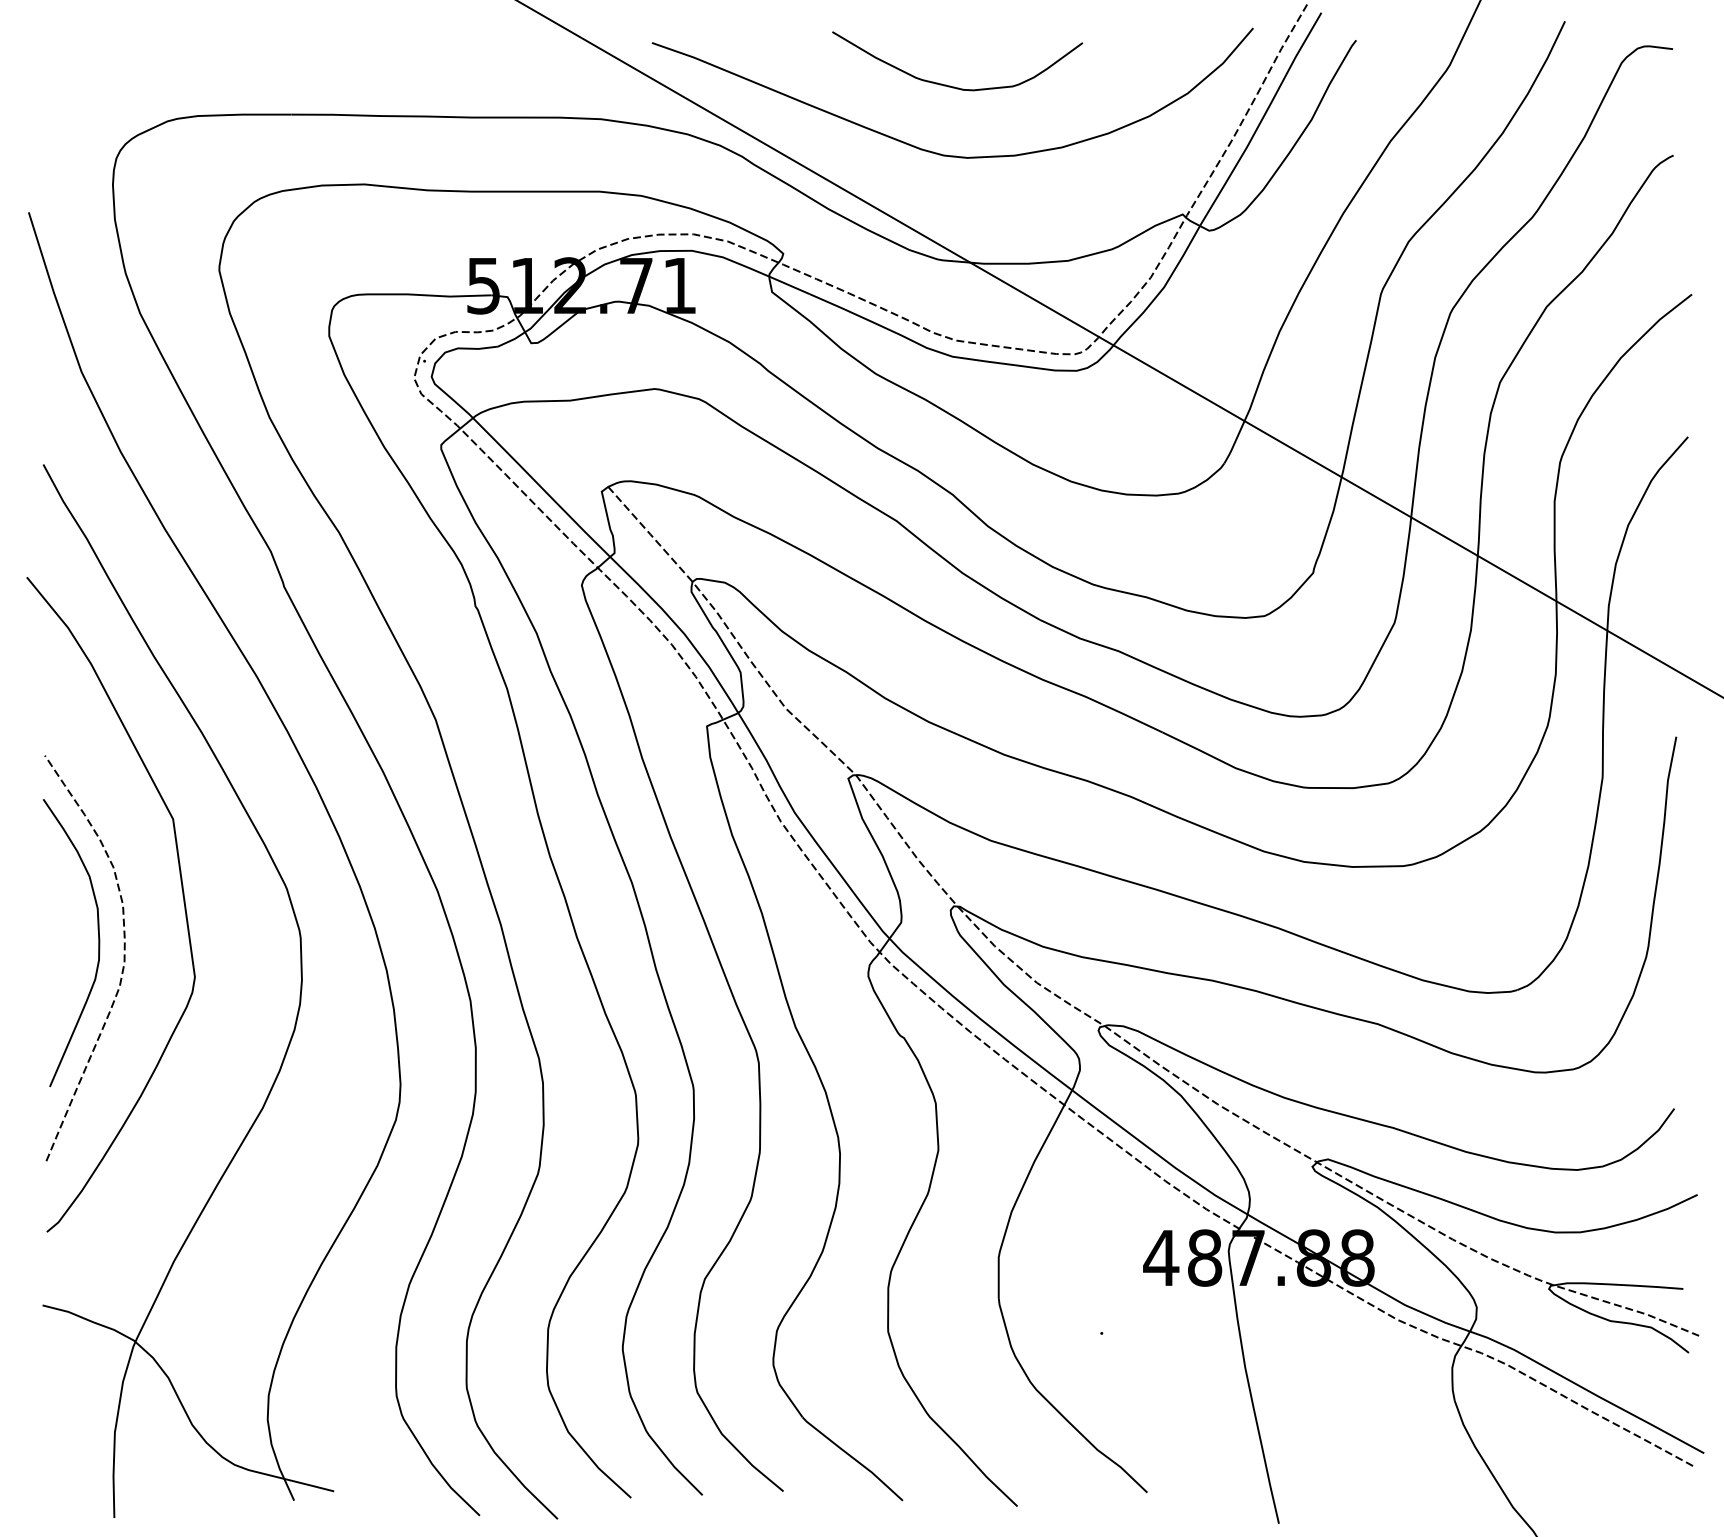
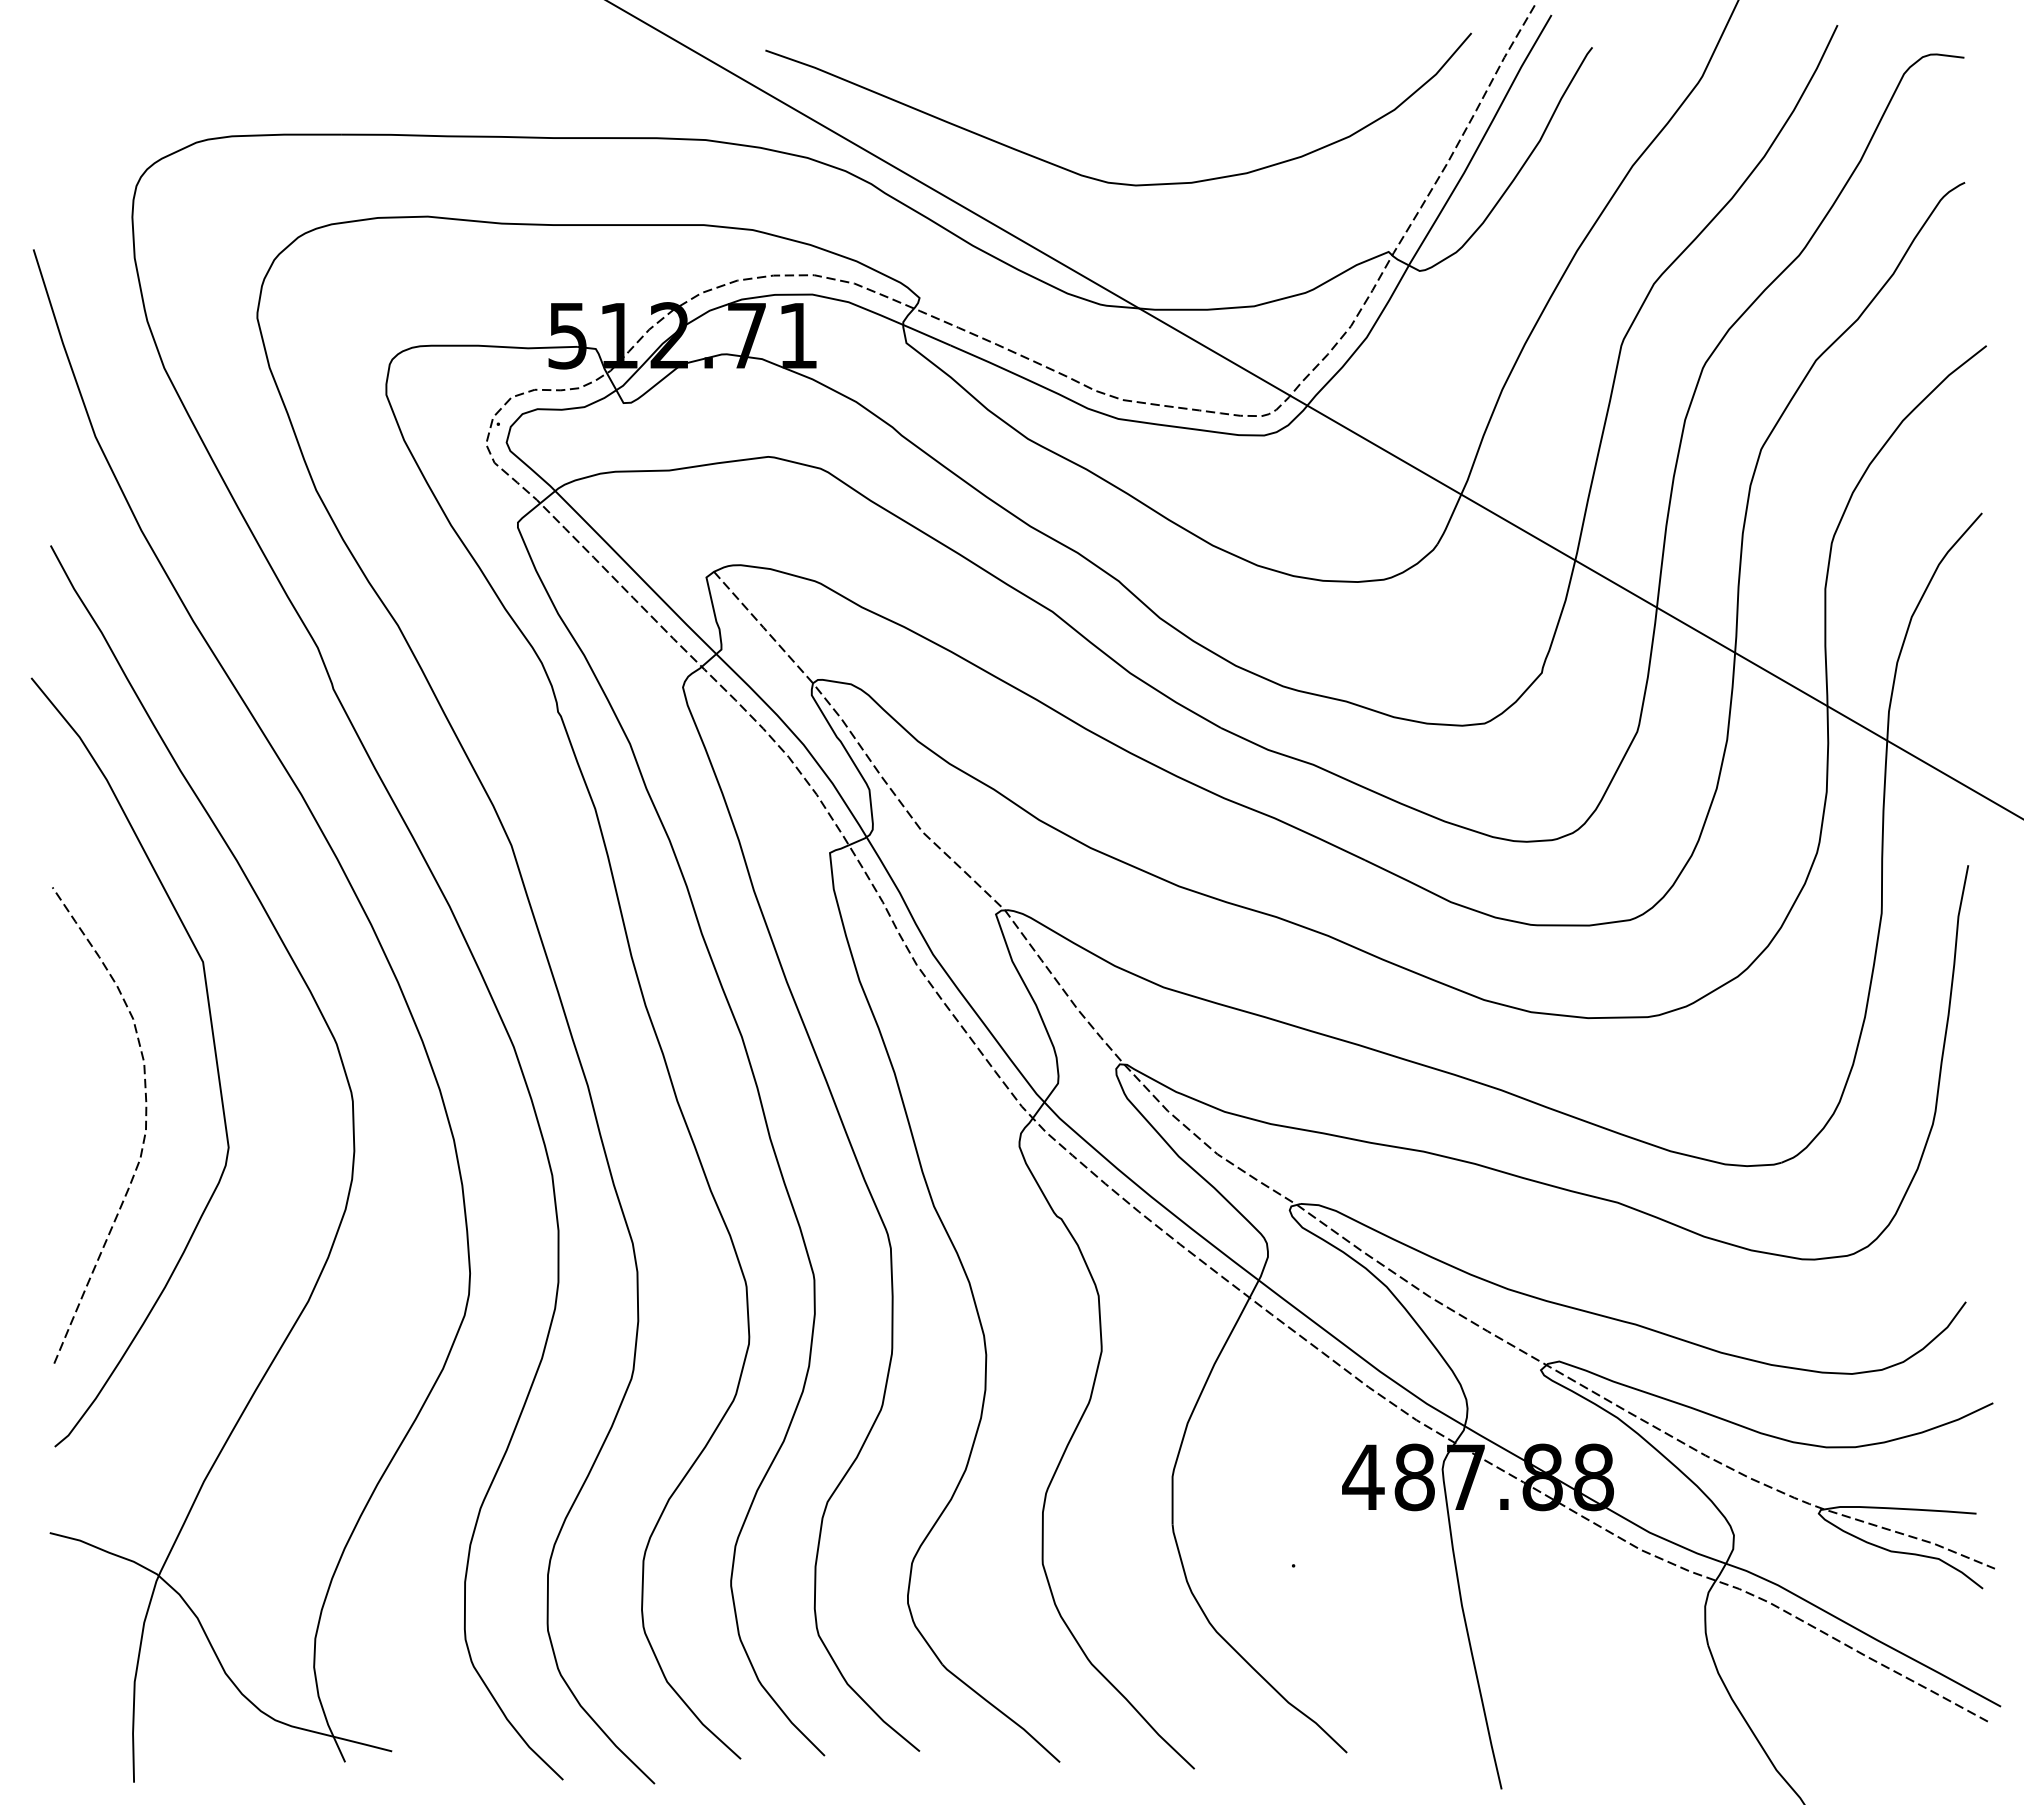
curve: (950, 85) -> (1115, 100), removed
curve: (98, 943) -> (115, 1108), removed

